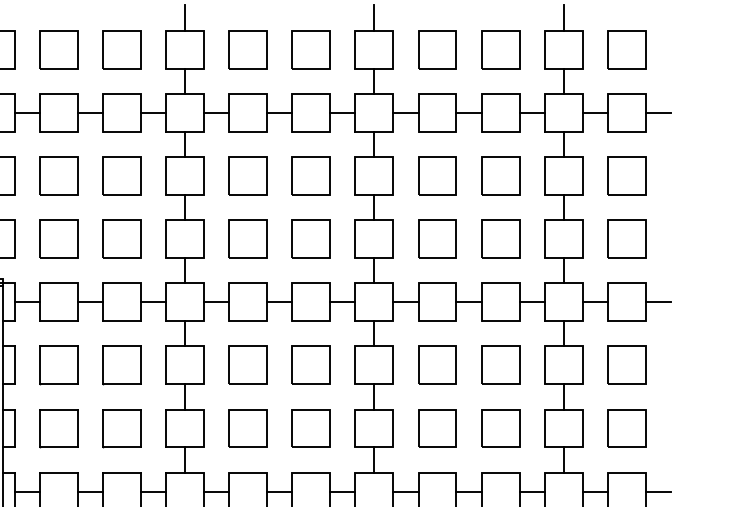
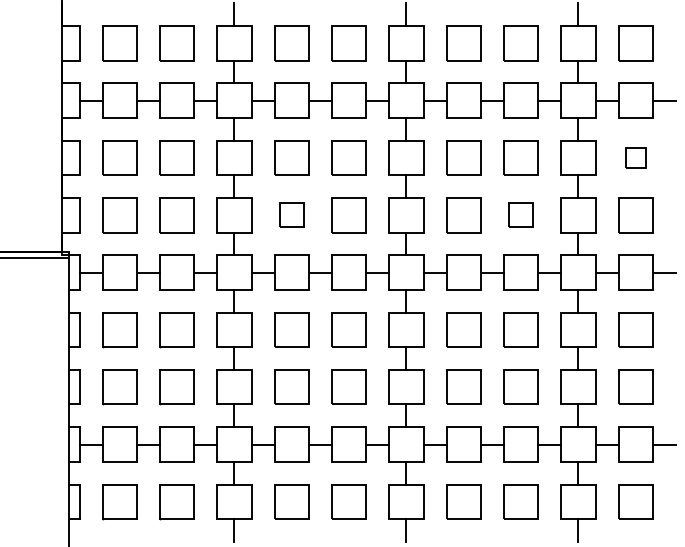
part: (626, 175) -> (635, 157), size x0.6
part: (247, 239) -> (291, 215), size x0.7
part: (499, 239) -> (520, 215), size x0.7

